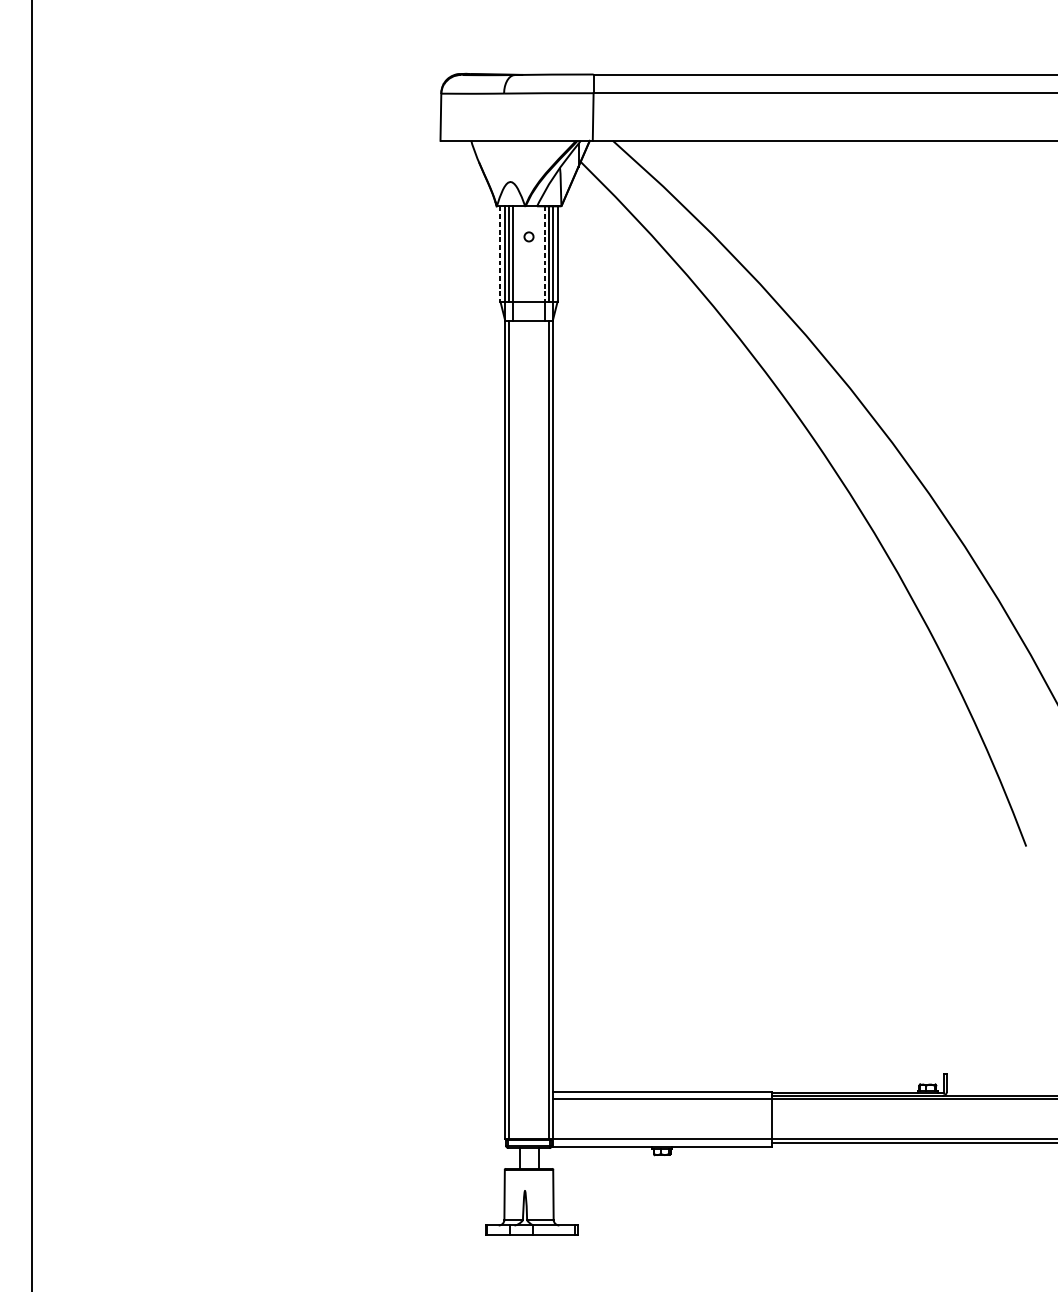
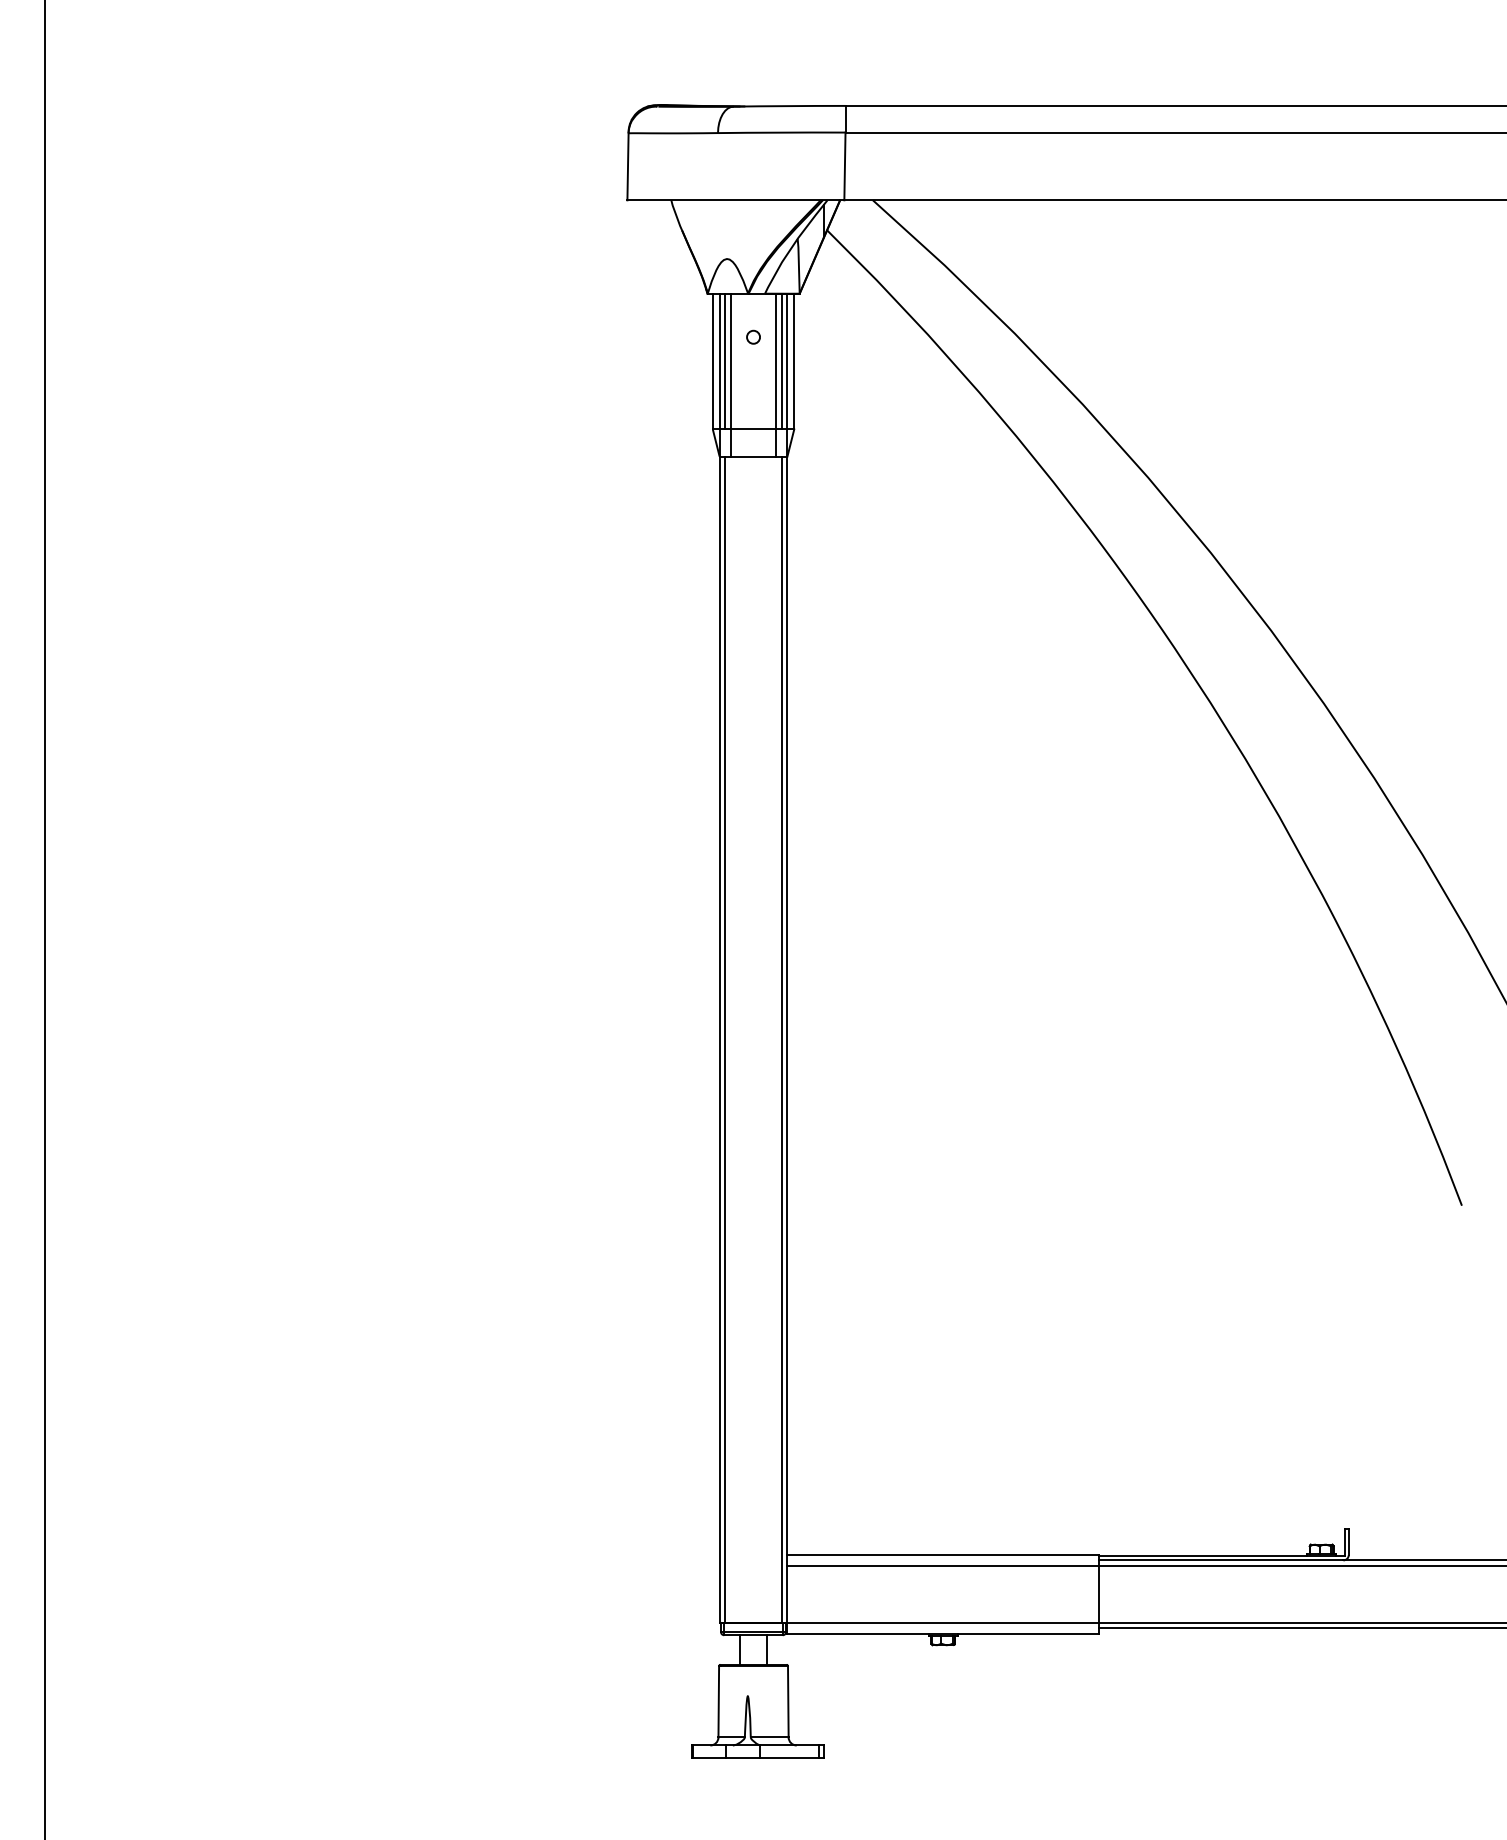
line: (500, 253) -> (712, 361), dashed -> solid
line: (545, 253) -> (776, 361), dashed -> solid

